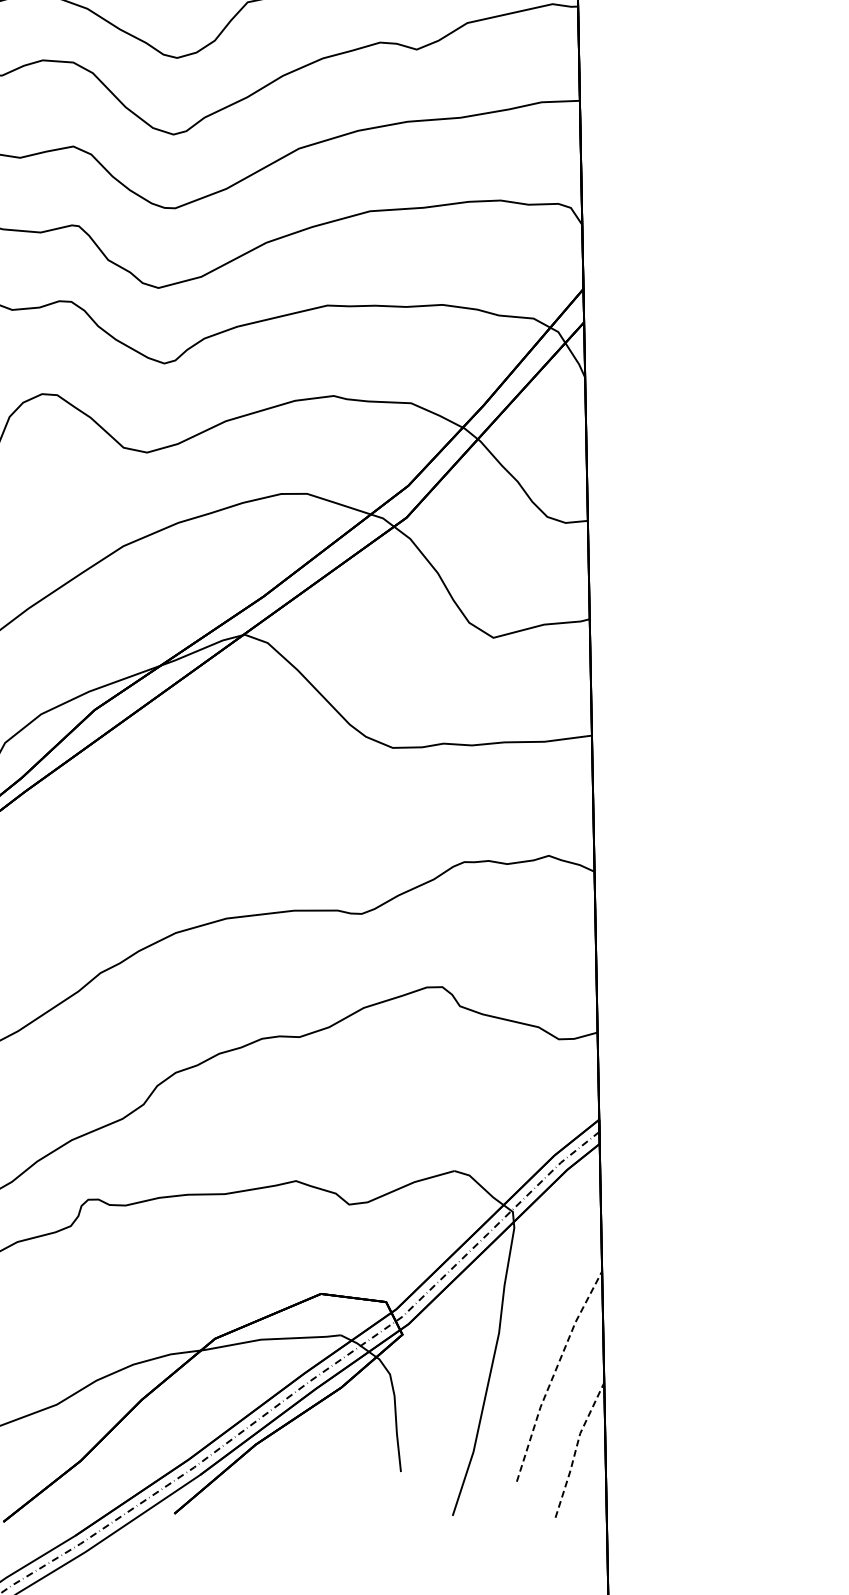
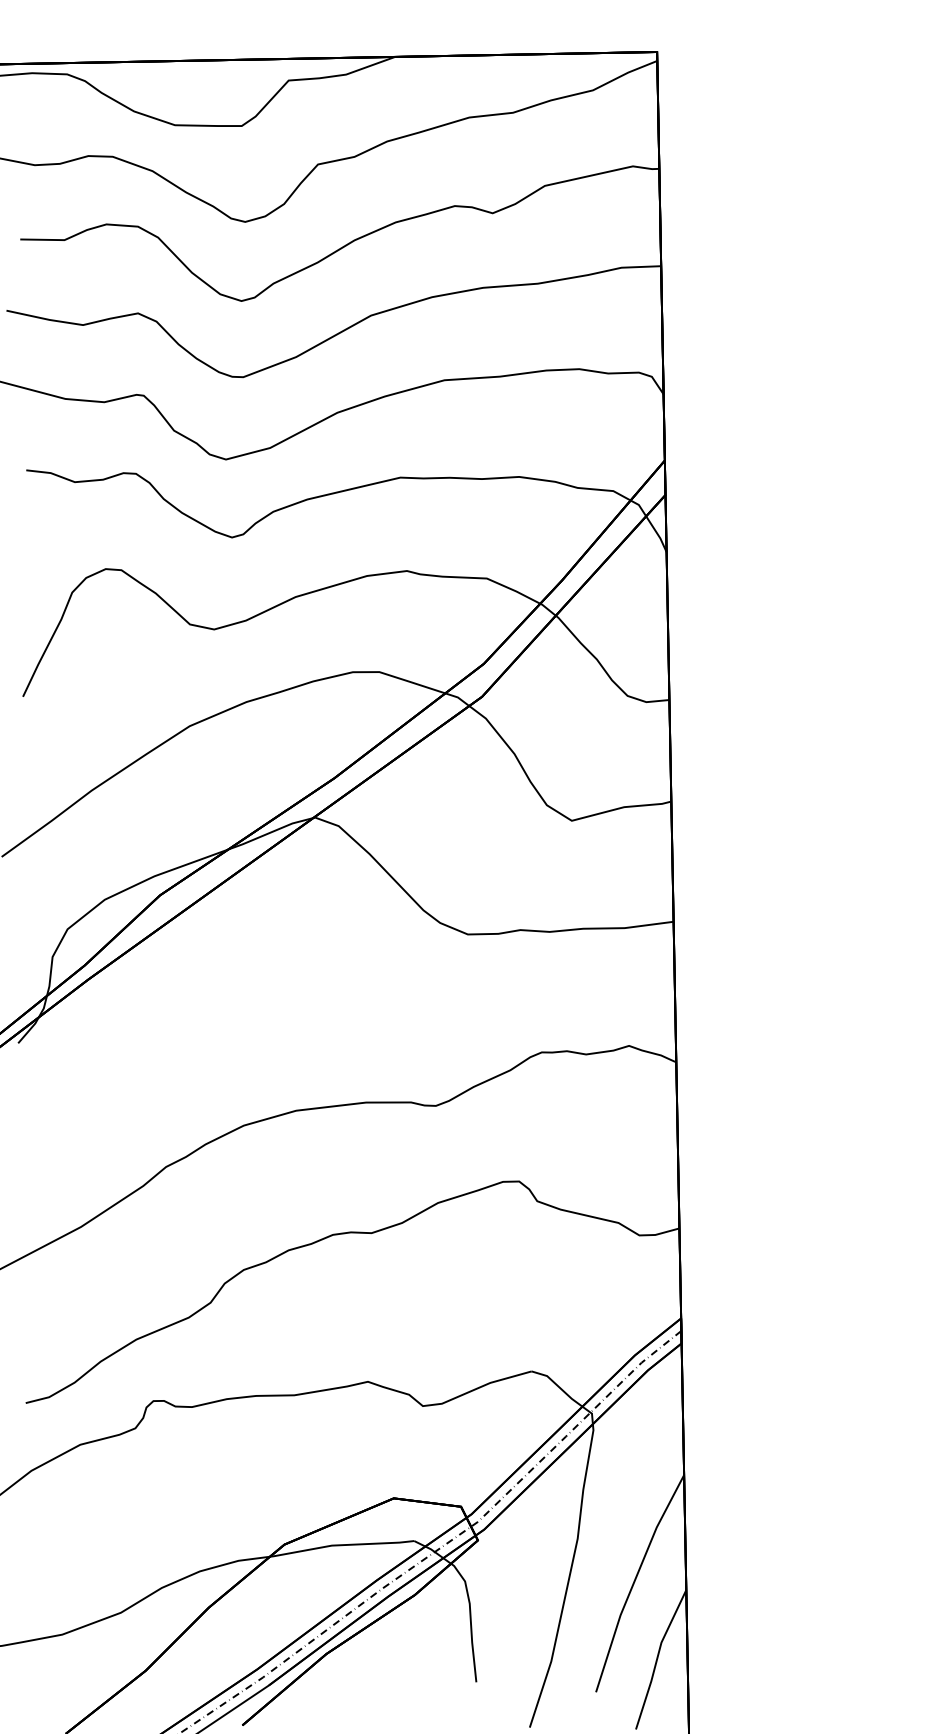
line: (554, 1373) -> (634, 1580), dashed -> solid
line: (576, 1448) -> (657, 1658), dashed -> solid

